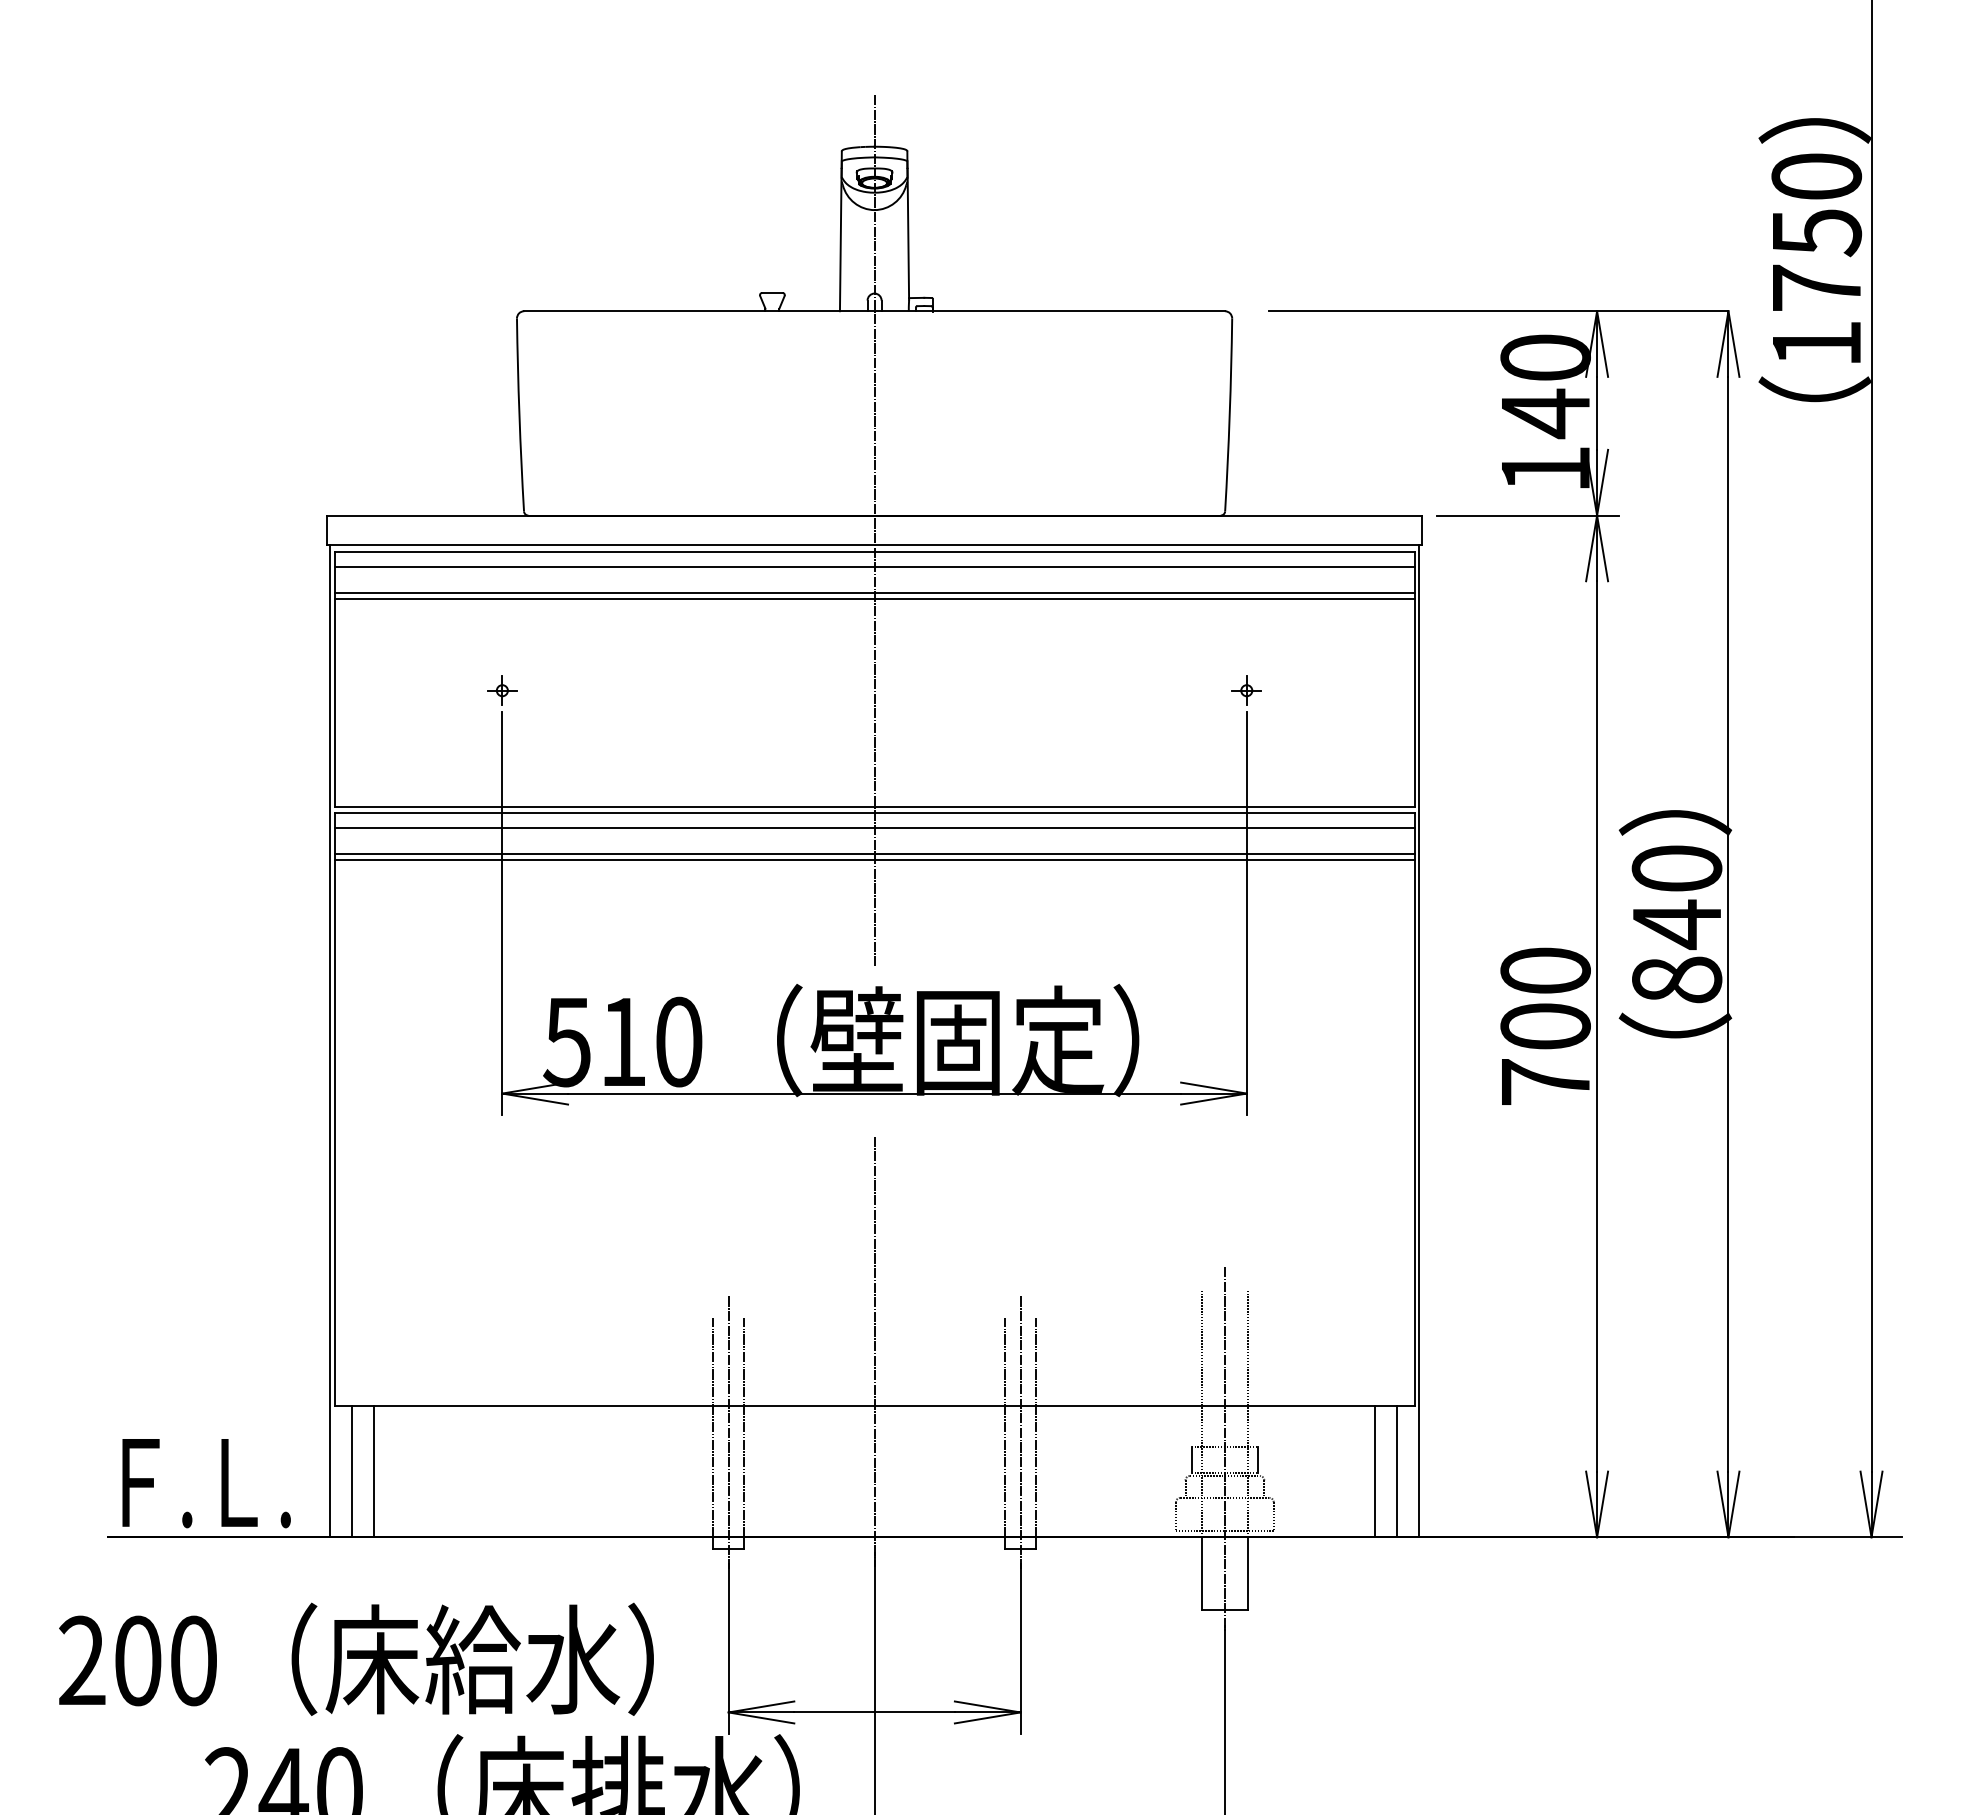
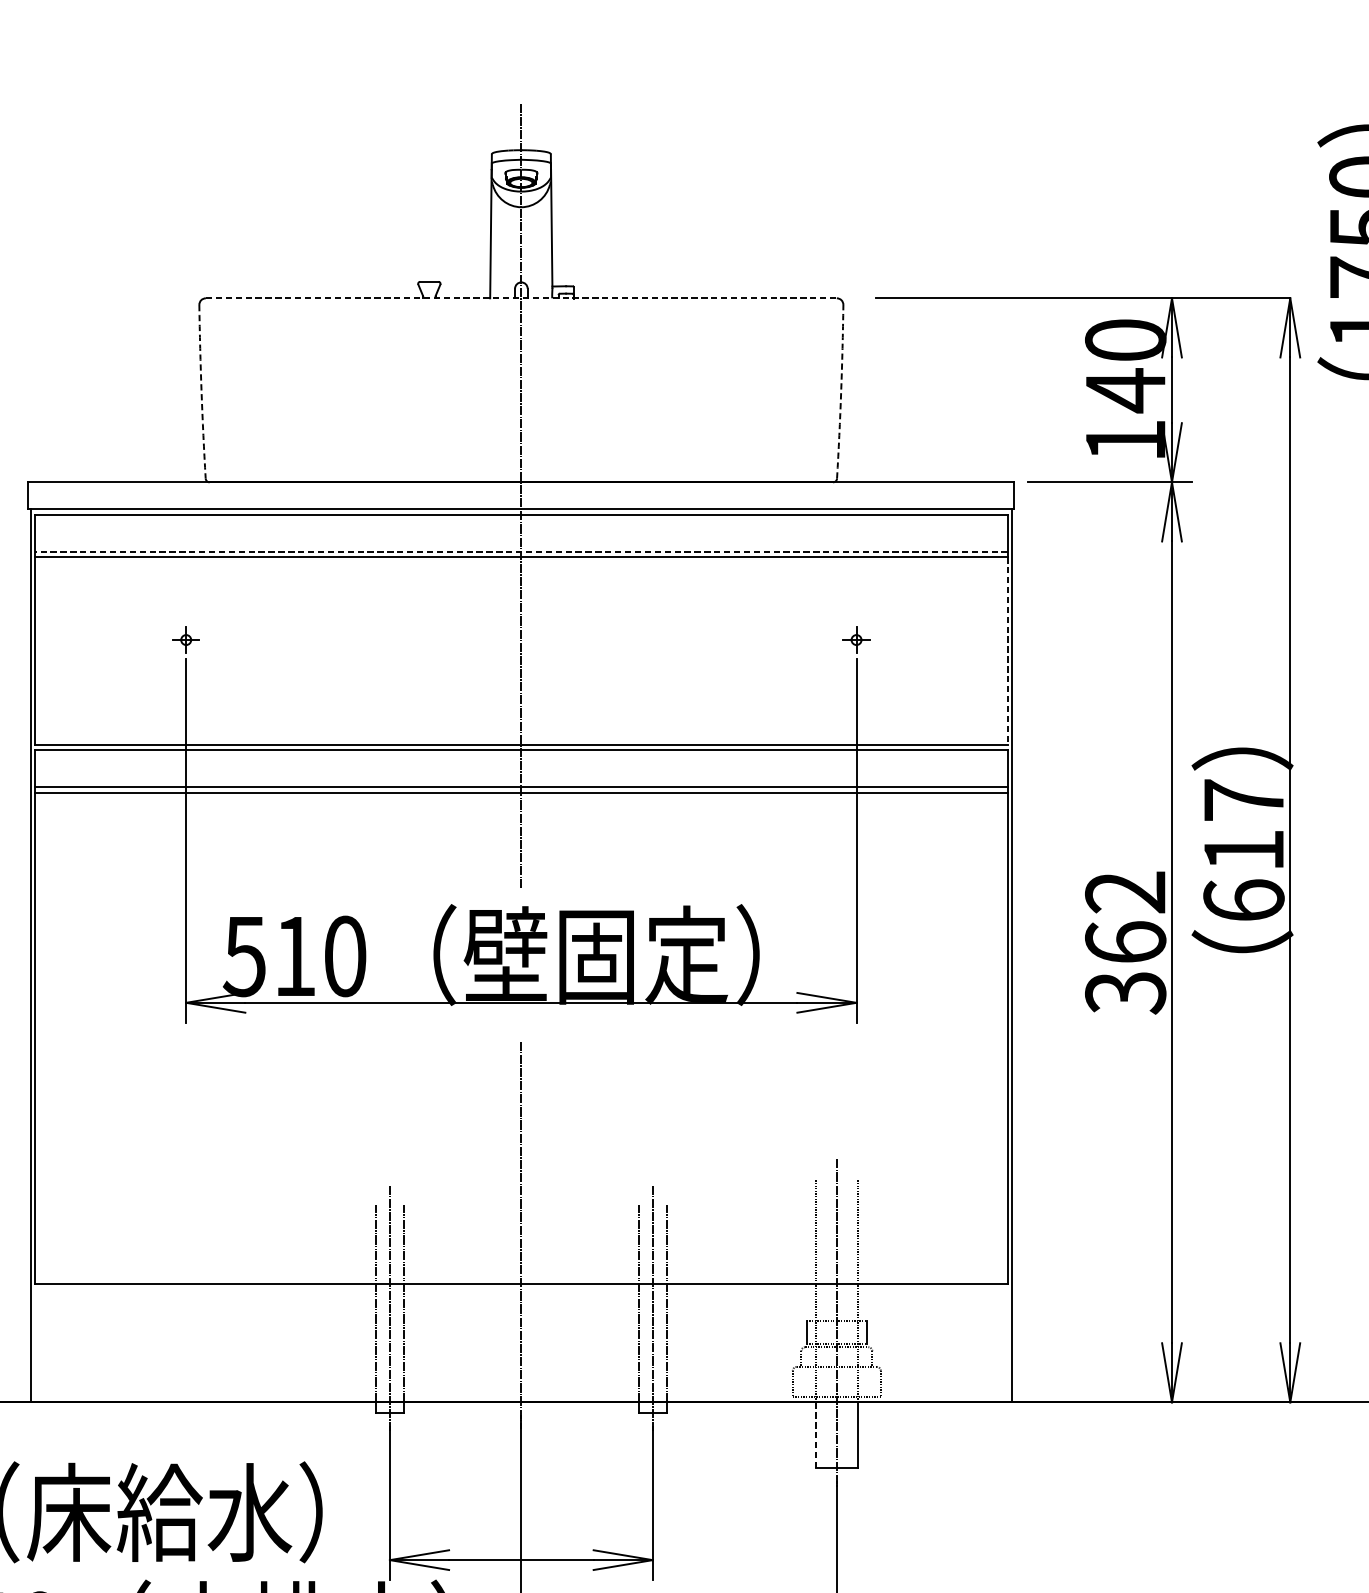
line: (875, 311) -> (522, 298), solid -> dashed
arc: (519, 415) -> (201, 392), solid -> dashed
arc: (1229, 415) -> (840, 392), solid -> dashed
line: (874, 566) -> (521, 528), removed
line: (874, 592) -> (521, 551), solid -> dashed
line: (1414, 703) -> (1007, 651), solid -> dashed
line: (874, 827) -> (521, 763), removed
text: (1676, 924) -> (1243, 850), 840 -> 617
text: (1545, 1026) -> (1125, 942), 700 -> 362
line: (352, 1471) -> (51, 1343), removed
line: (373, 1471) -> (70, 1343), removed
line: (1375, 1471) -> (972, 1343), removed
line: (1397, 1471) -> (992, 1343), removed
line: (1201, 1574) -> (815, 1435), solid -> dashed

